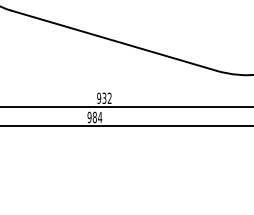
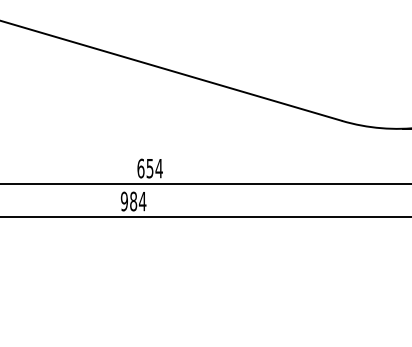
text: (104, 97) -> (150, 167), 932 -> 654

